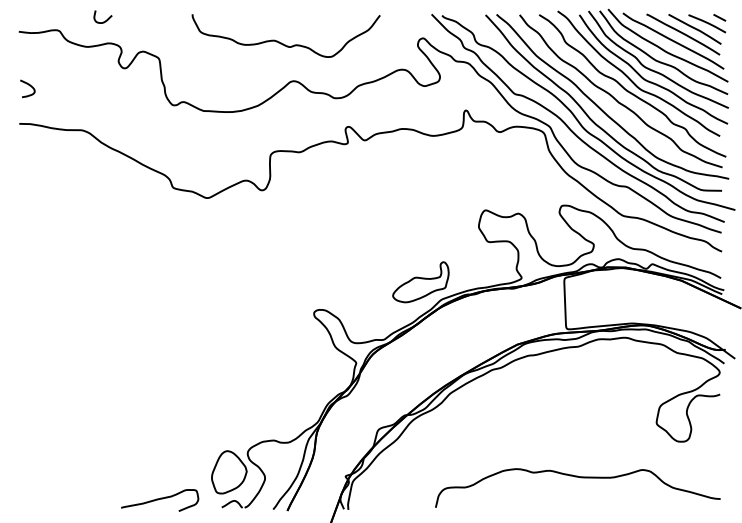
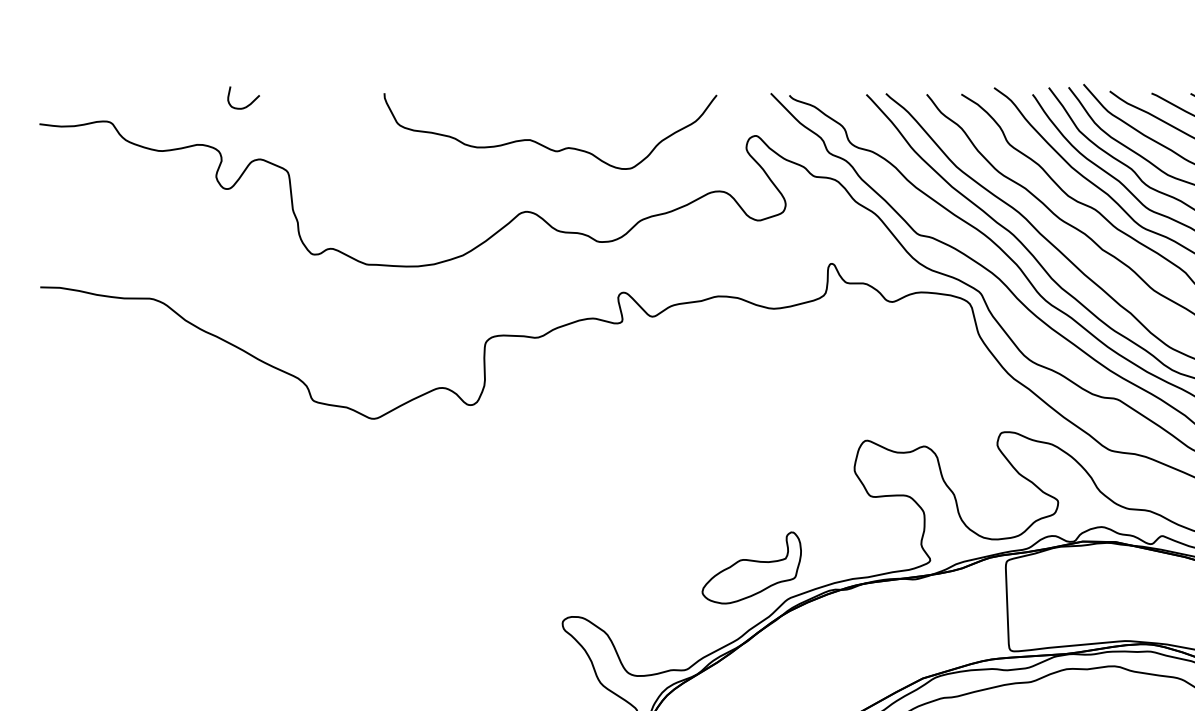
curve: (106, 19) -> (249, 102), moved
curve: (281, 42) -> (542, 143), moved
curve: (29, 86) -> (58, 221), removed

